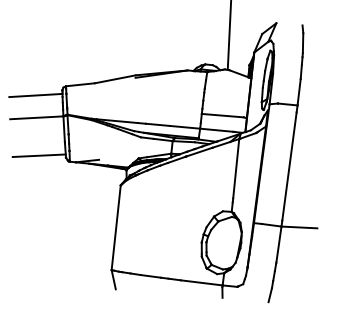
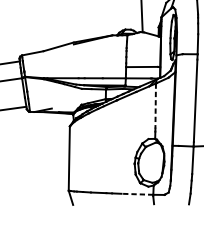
line: (236, 168) -> (155, 105), solid -> dashed
line: (201, 282) -> (137, 194), solid -> dashed

